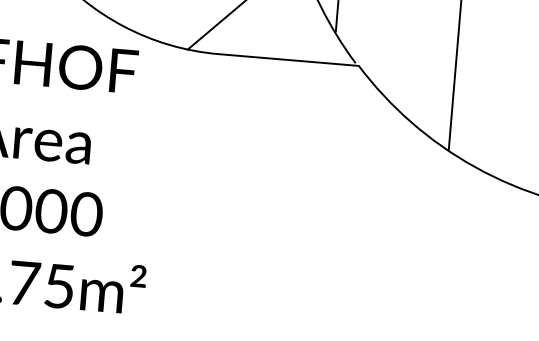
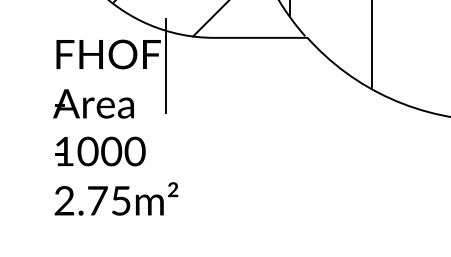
line: (142, 90) -> (165, 66), added

